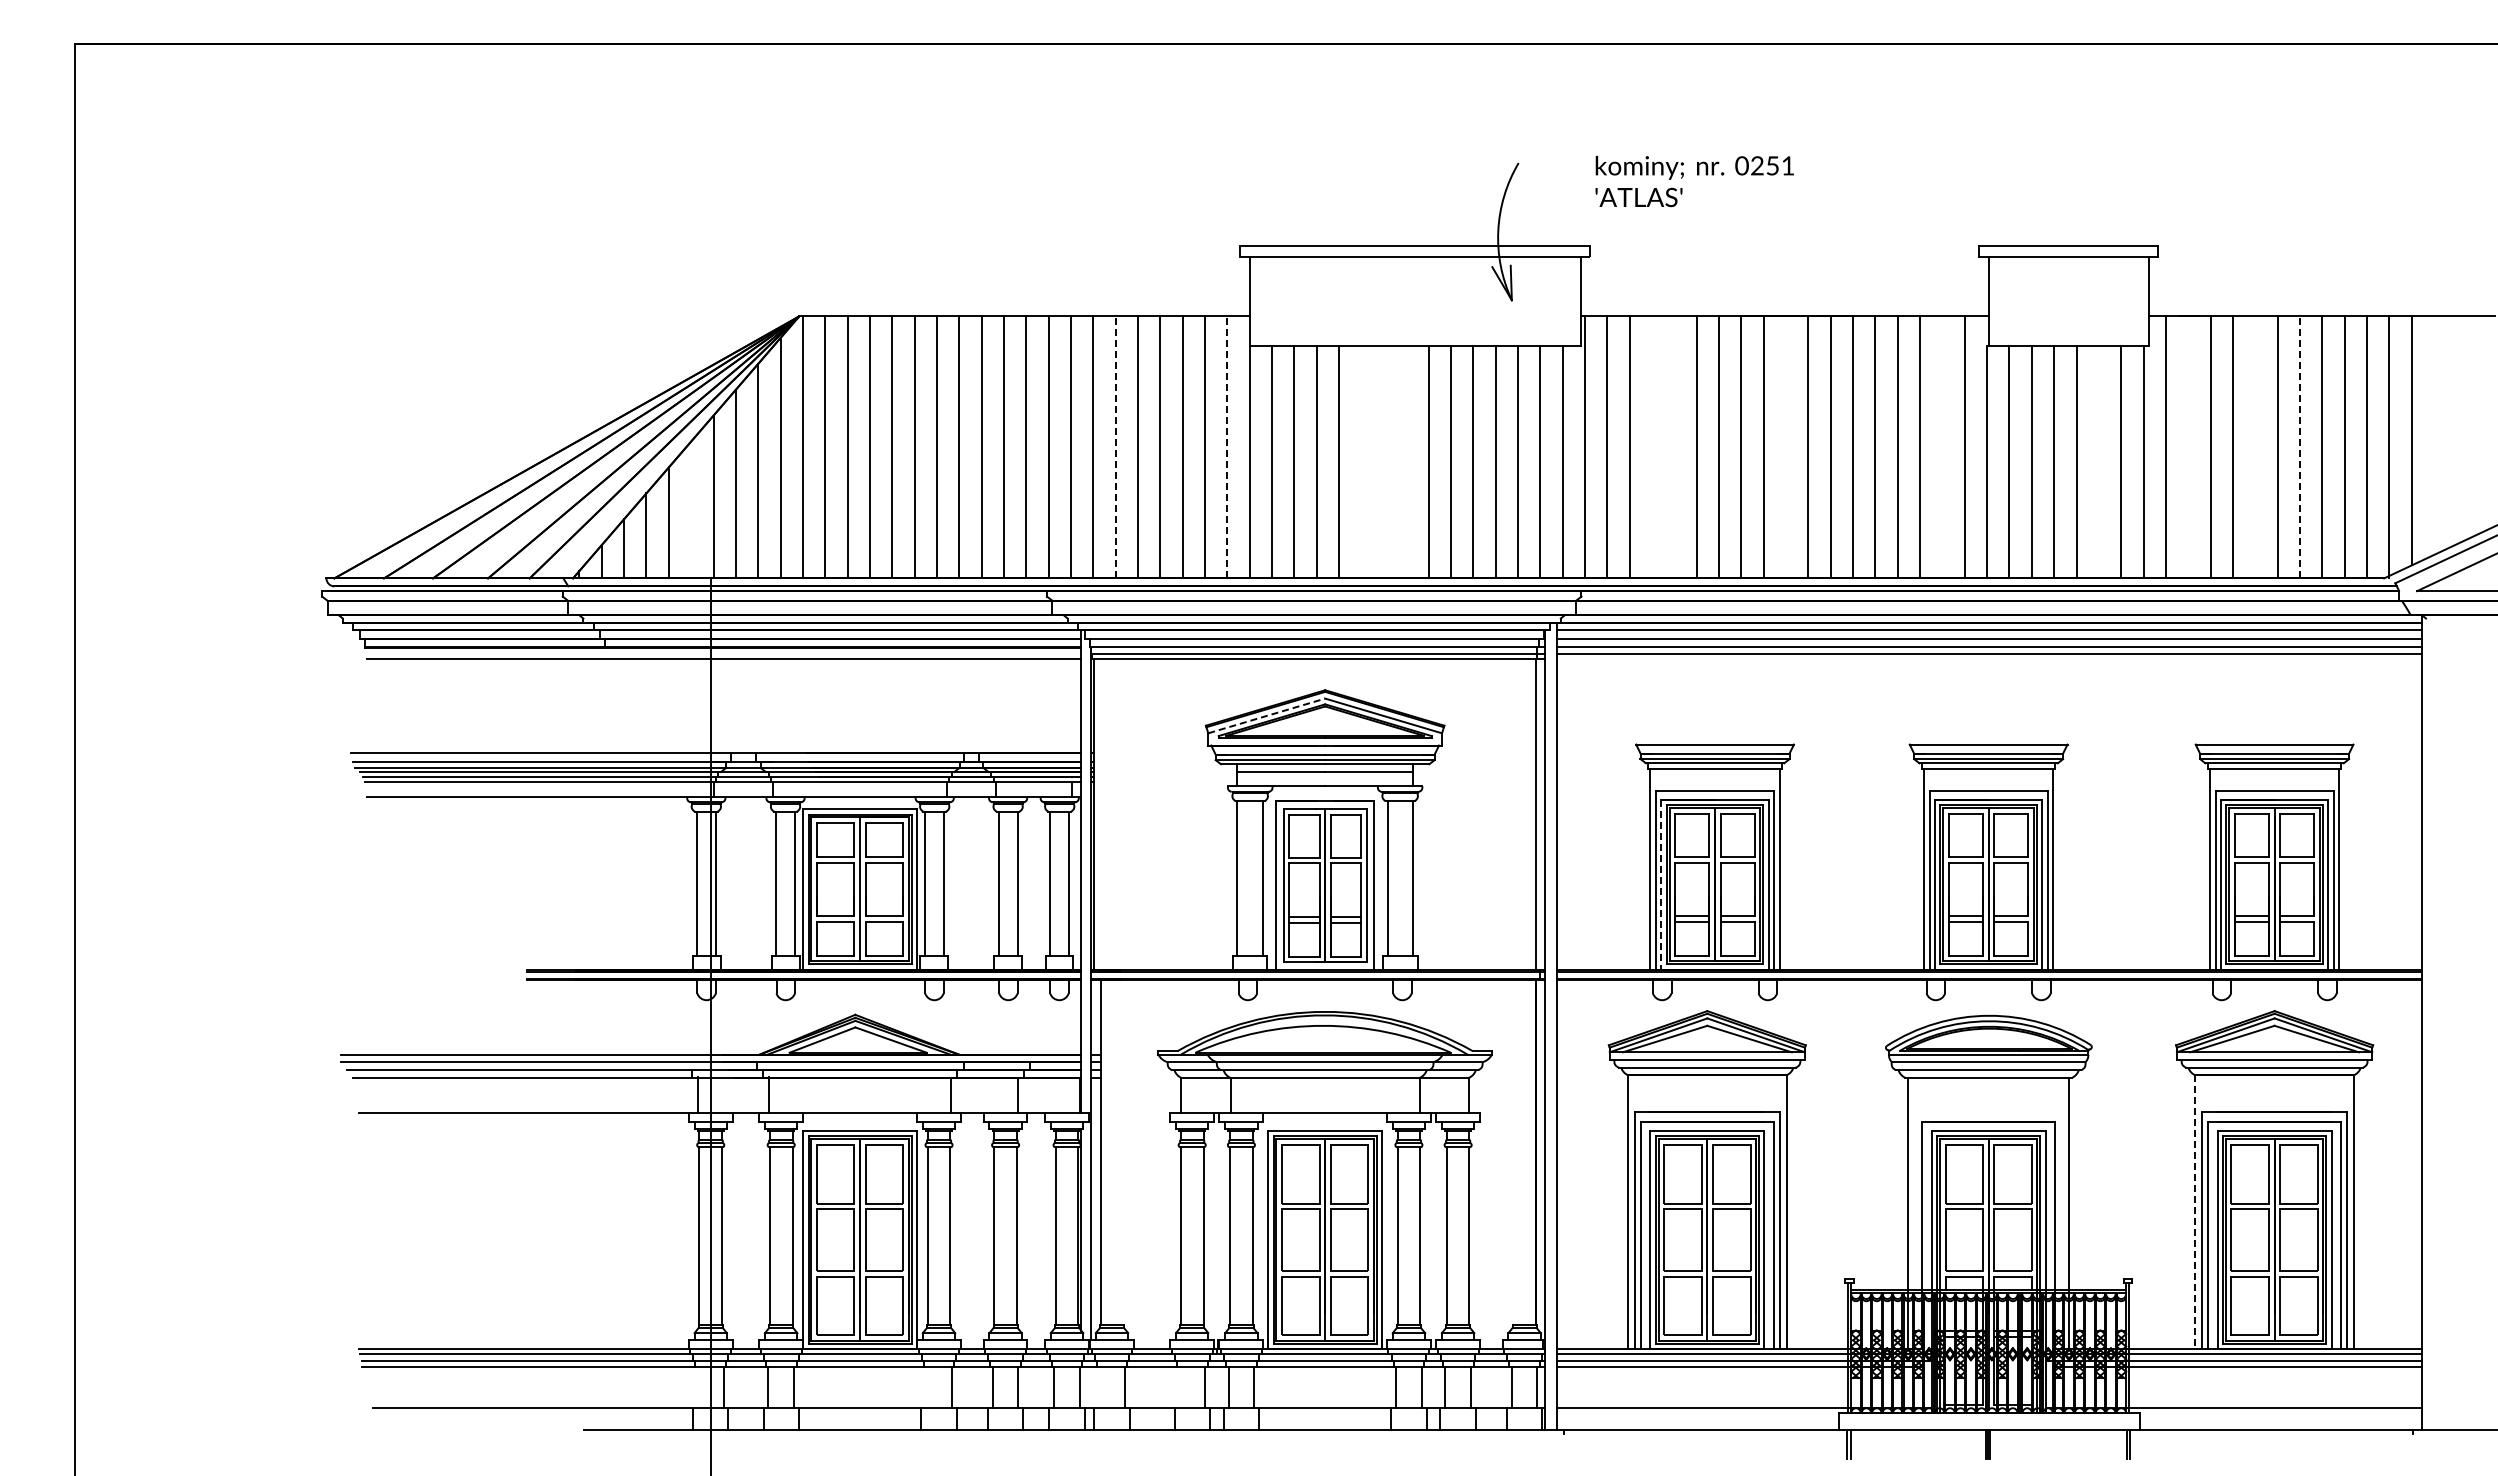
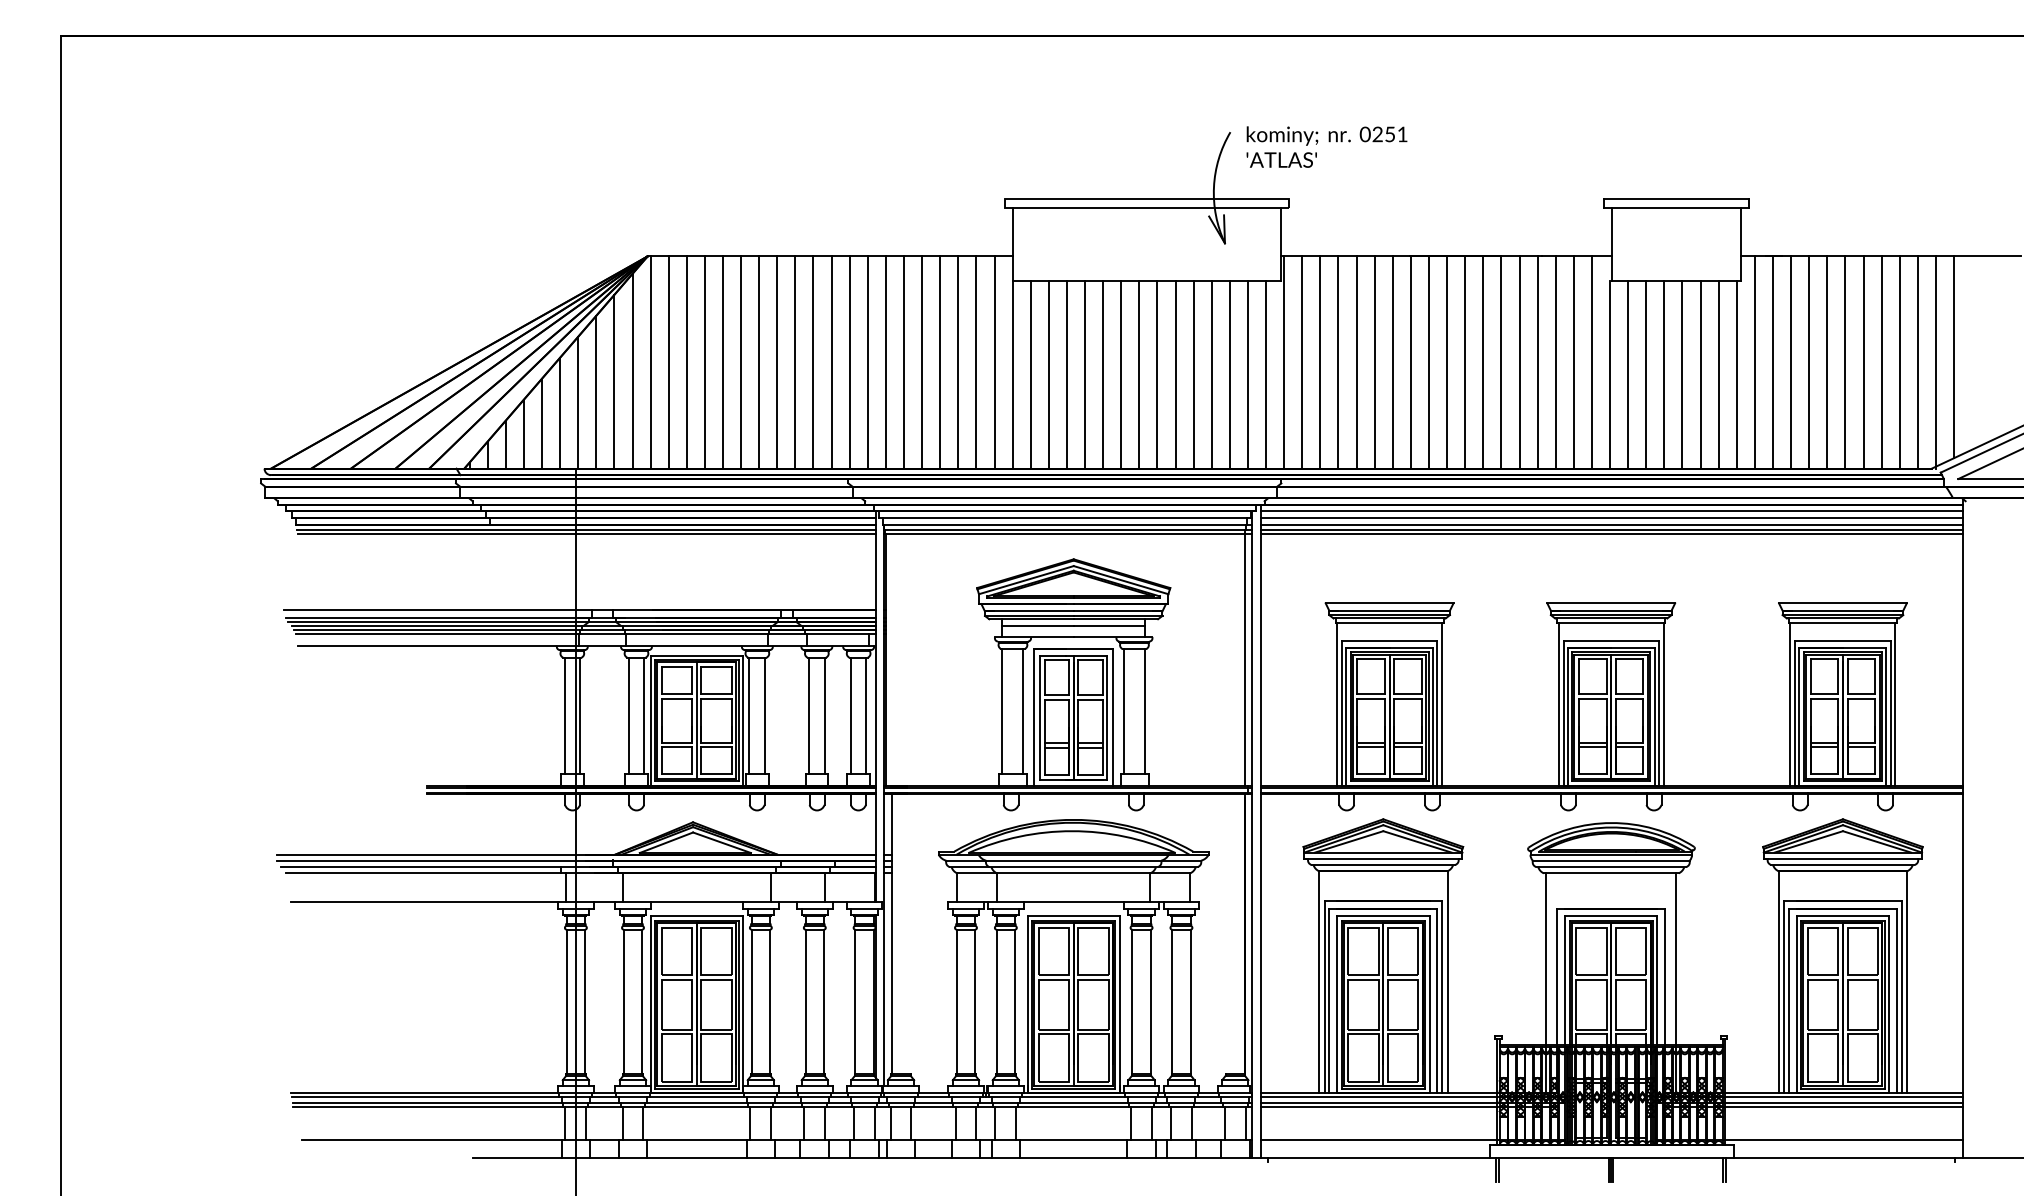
text: (1694, 181) -> (1326, 147), moved
line: (1115, 447) -> (903, 362), dashed -> solid
line: (1227, 447) -> (994, 362), dashed -> solid
line: (1651, 447) -> (1338, 362), added
line: (1674, 447) -> (1356, 362), added
line: (1786, 447) -> (1447, 362), added
line: (1942, 447) -> (1573, 362), added
line: (2188, 447) -> (1773, 362), added
line: (2255, 447) -> (1827, 362), added
line: (2299, 447) -> (1863, 362), dashed -> solid
line: (1361, 462) -> (1103, 374), added
line: (1383, 462) -> (1120, 374), added
line: (1406, 462) -> (1139, 374), added
line: (2098, 462) -> (1700, 374), added
line: (691, 509) -> (560, 412), added
line: (723, 653) -> (586, 529), added
line: (1989, 659) -> (1611, 534), added
line: (1266, 715) -> (1026, 579), dashed -> solid
line: (1661, 884) -> (1346, 716), dashed -> solid
line: (2195, 1212) -> (1778, 982), dashed -> solid
line: (697, 1386) -> (565, 1123), added
line: (926, 1386) -> (750, 1123), added
line: (1099, 1386) -> (890, 1123), added
line: (1179, 1386) -> (955, 1123), added

